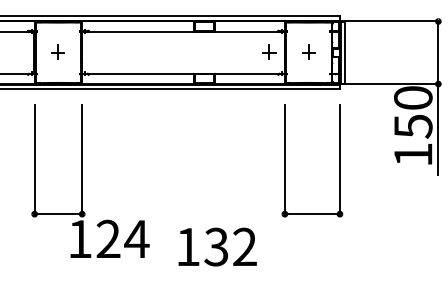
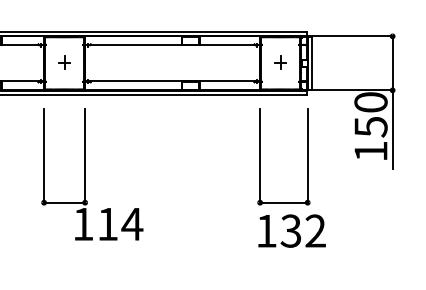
part: (269, 51) -> (246, 62), removed
text: (108, 238) -> (107, 223), 124 -> 114
text: (216, 246) -> (291, 230), moved

